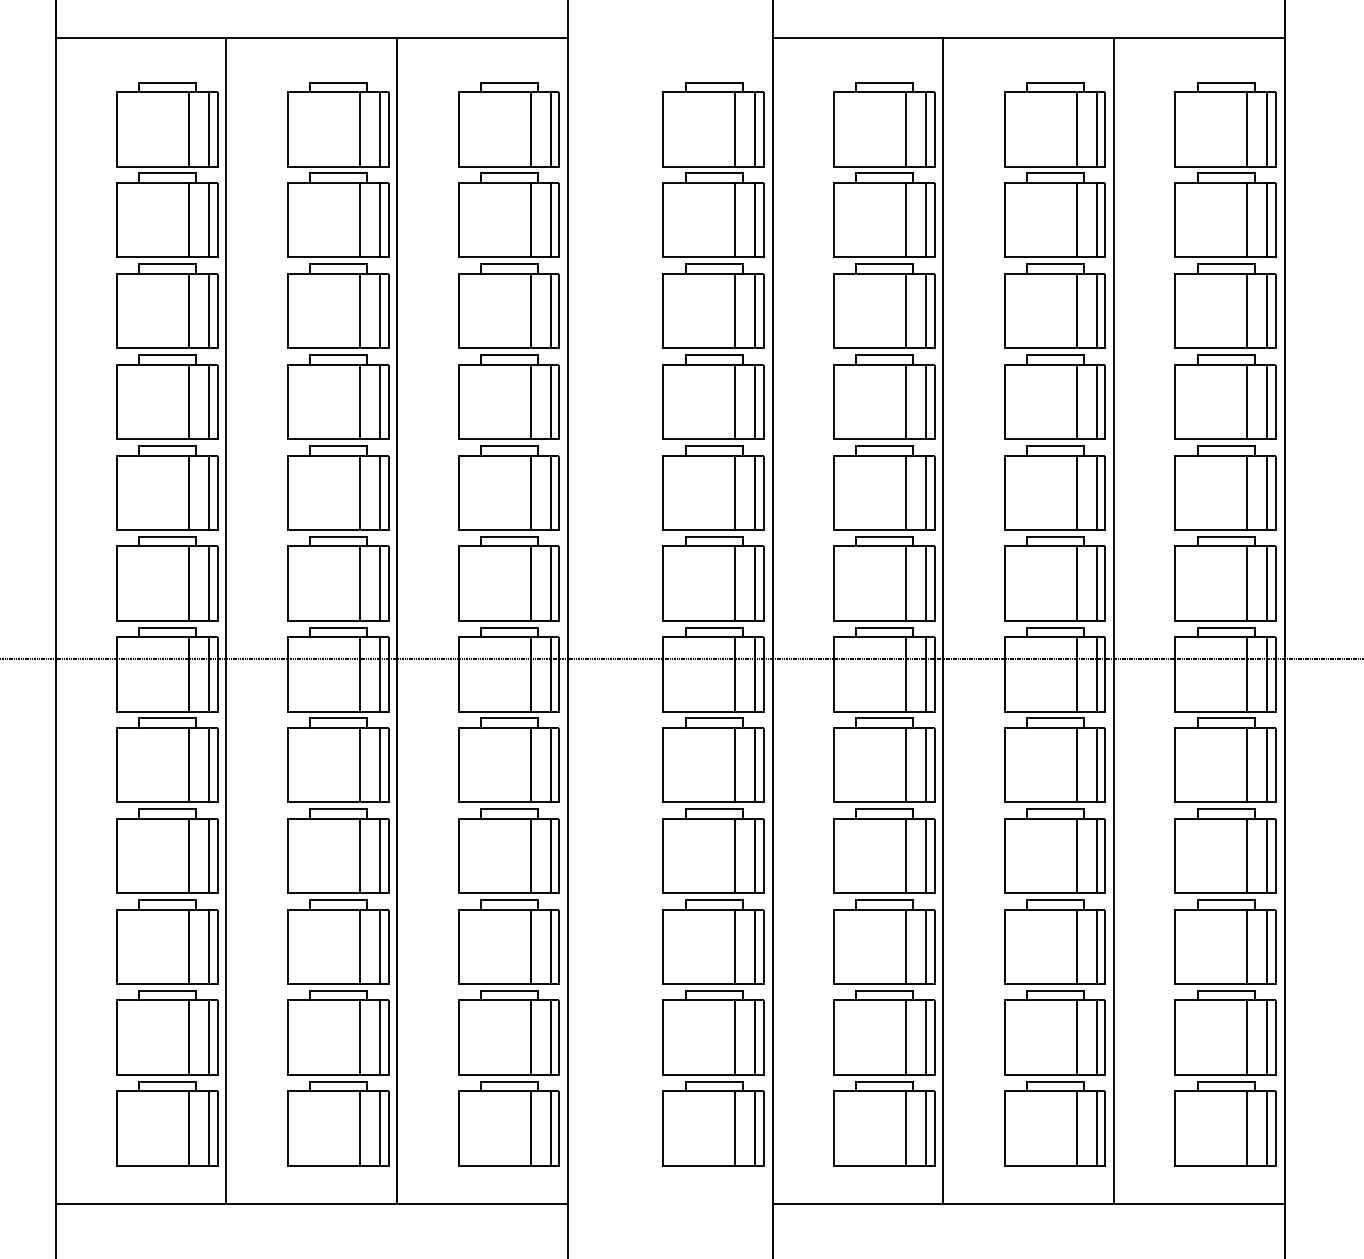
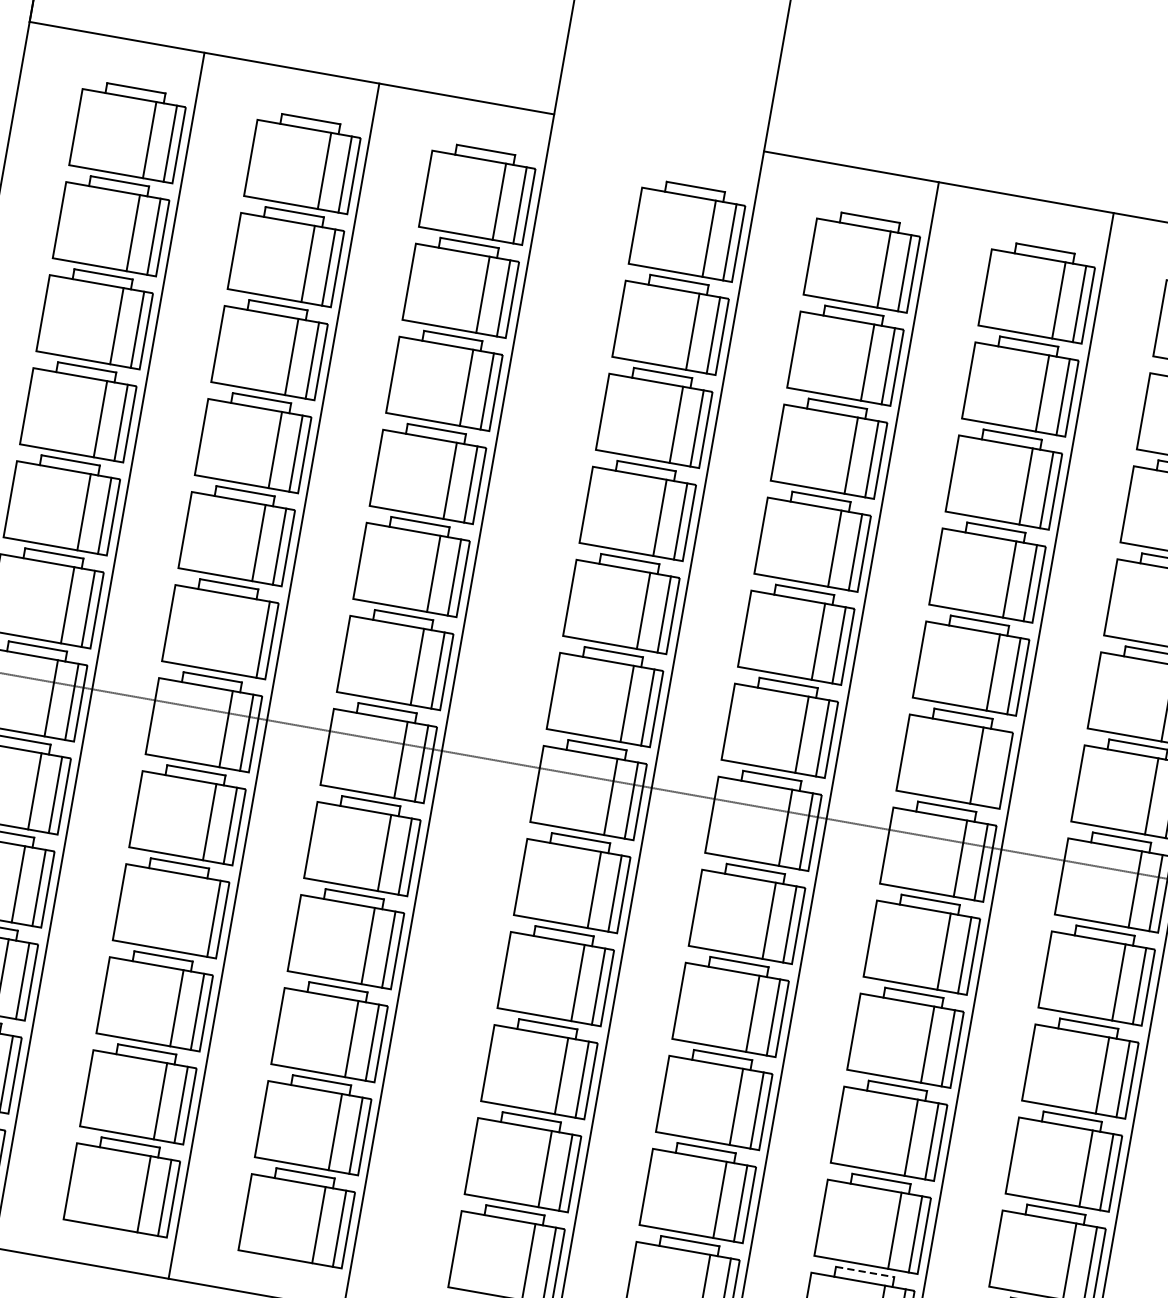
line: (359, 583) -> (242, 636), removed
line: (1096, 583) -> (997, 769), removed
line: (359, 855) -> (193, 914), removed
line: (1055, 1081) -> (865, 1271), solid -> dashed

